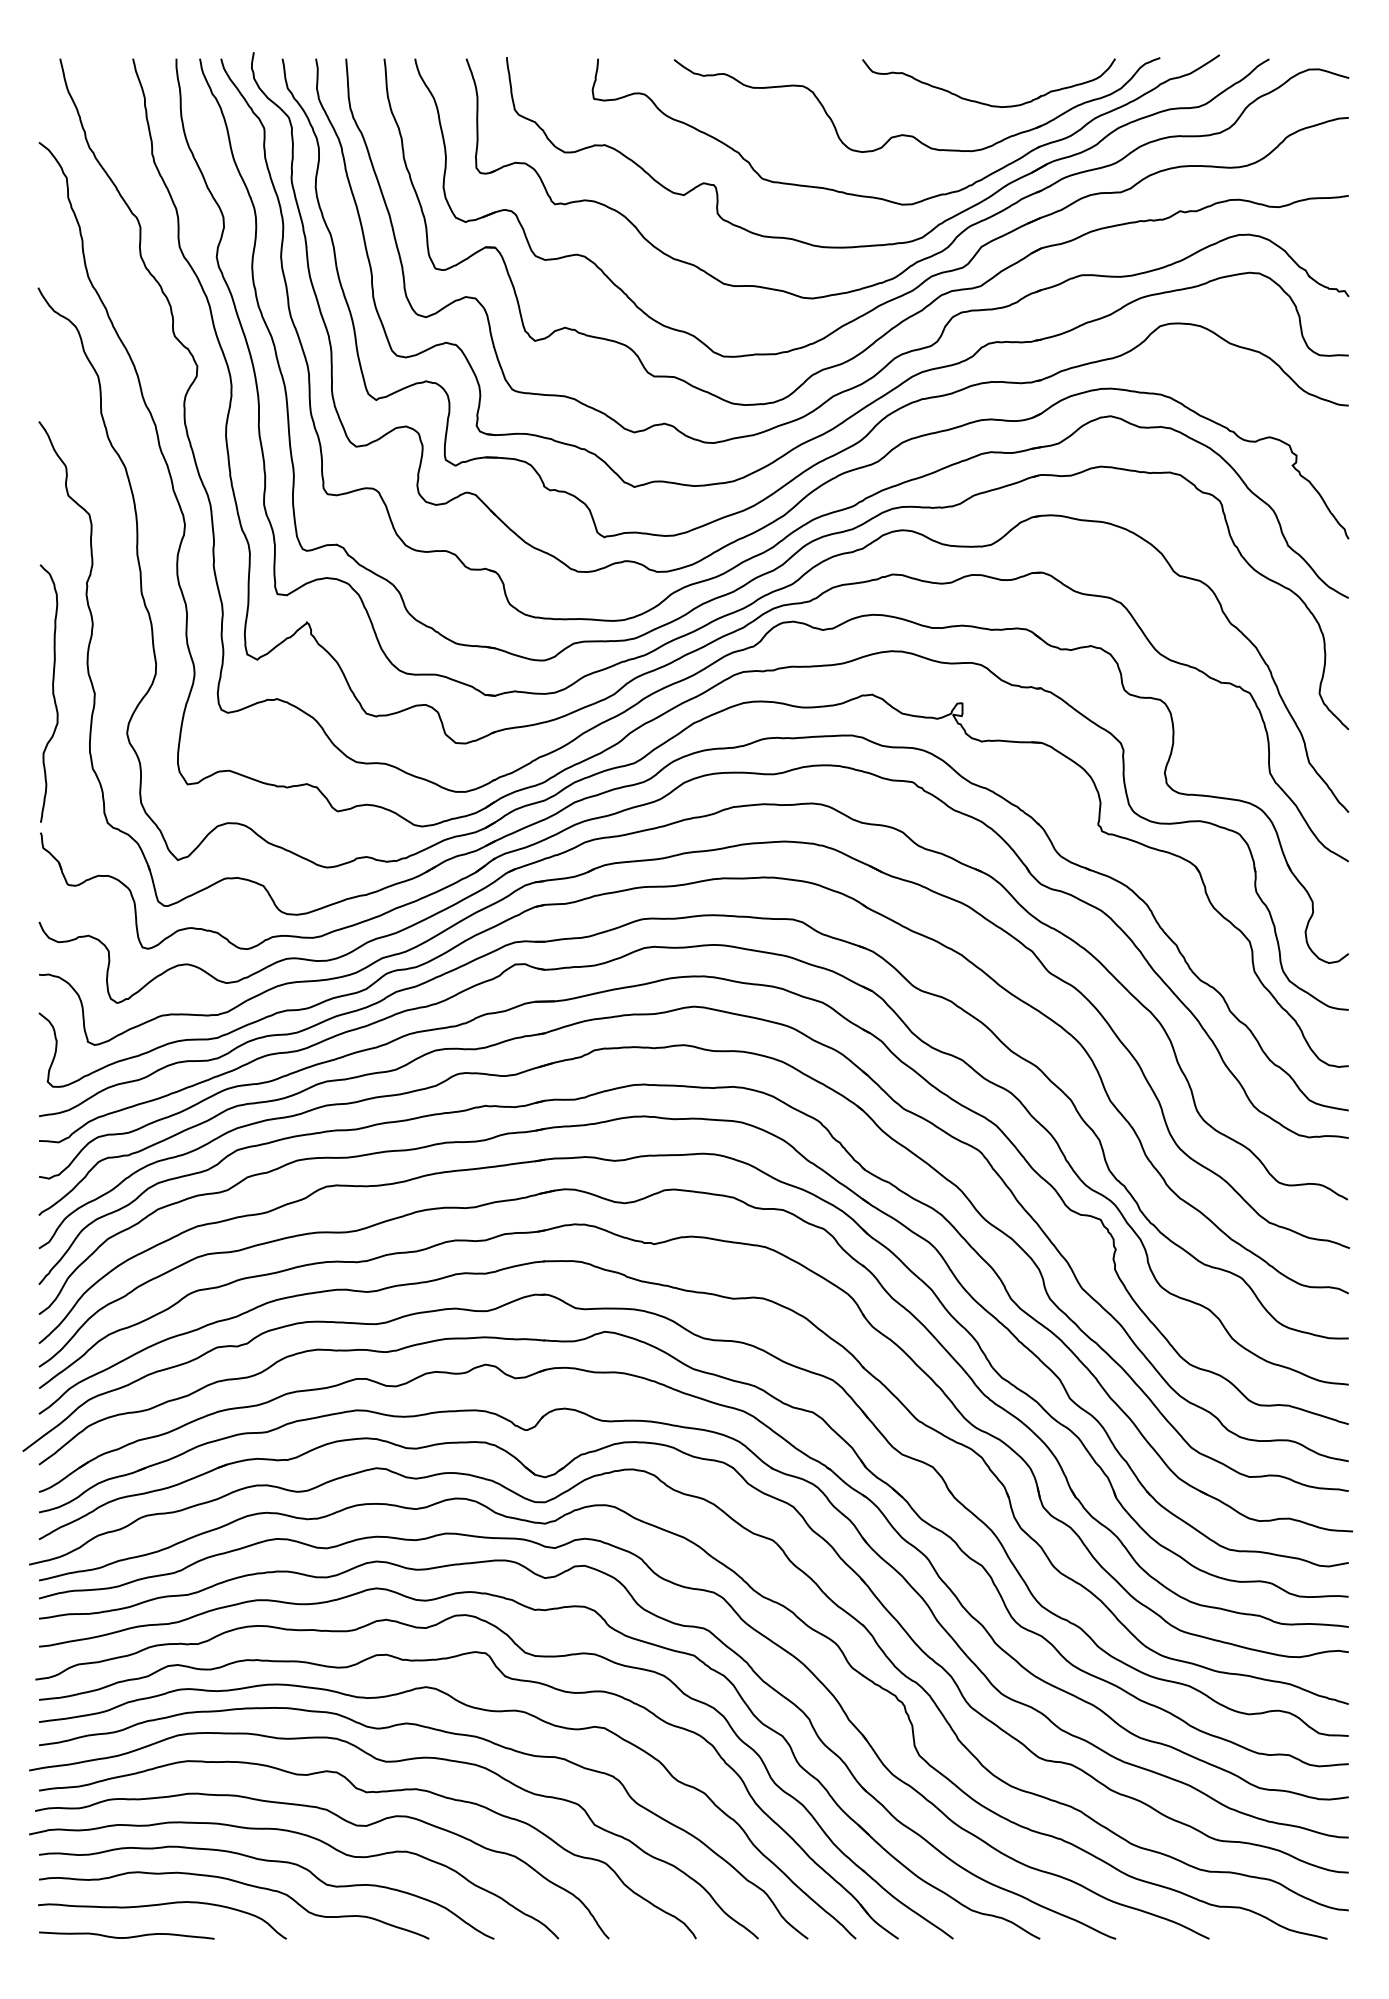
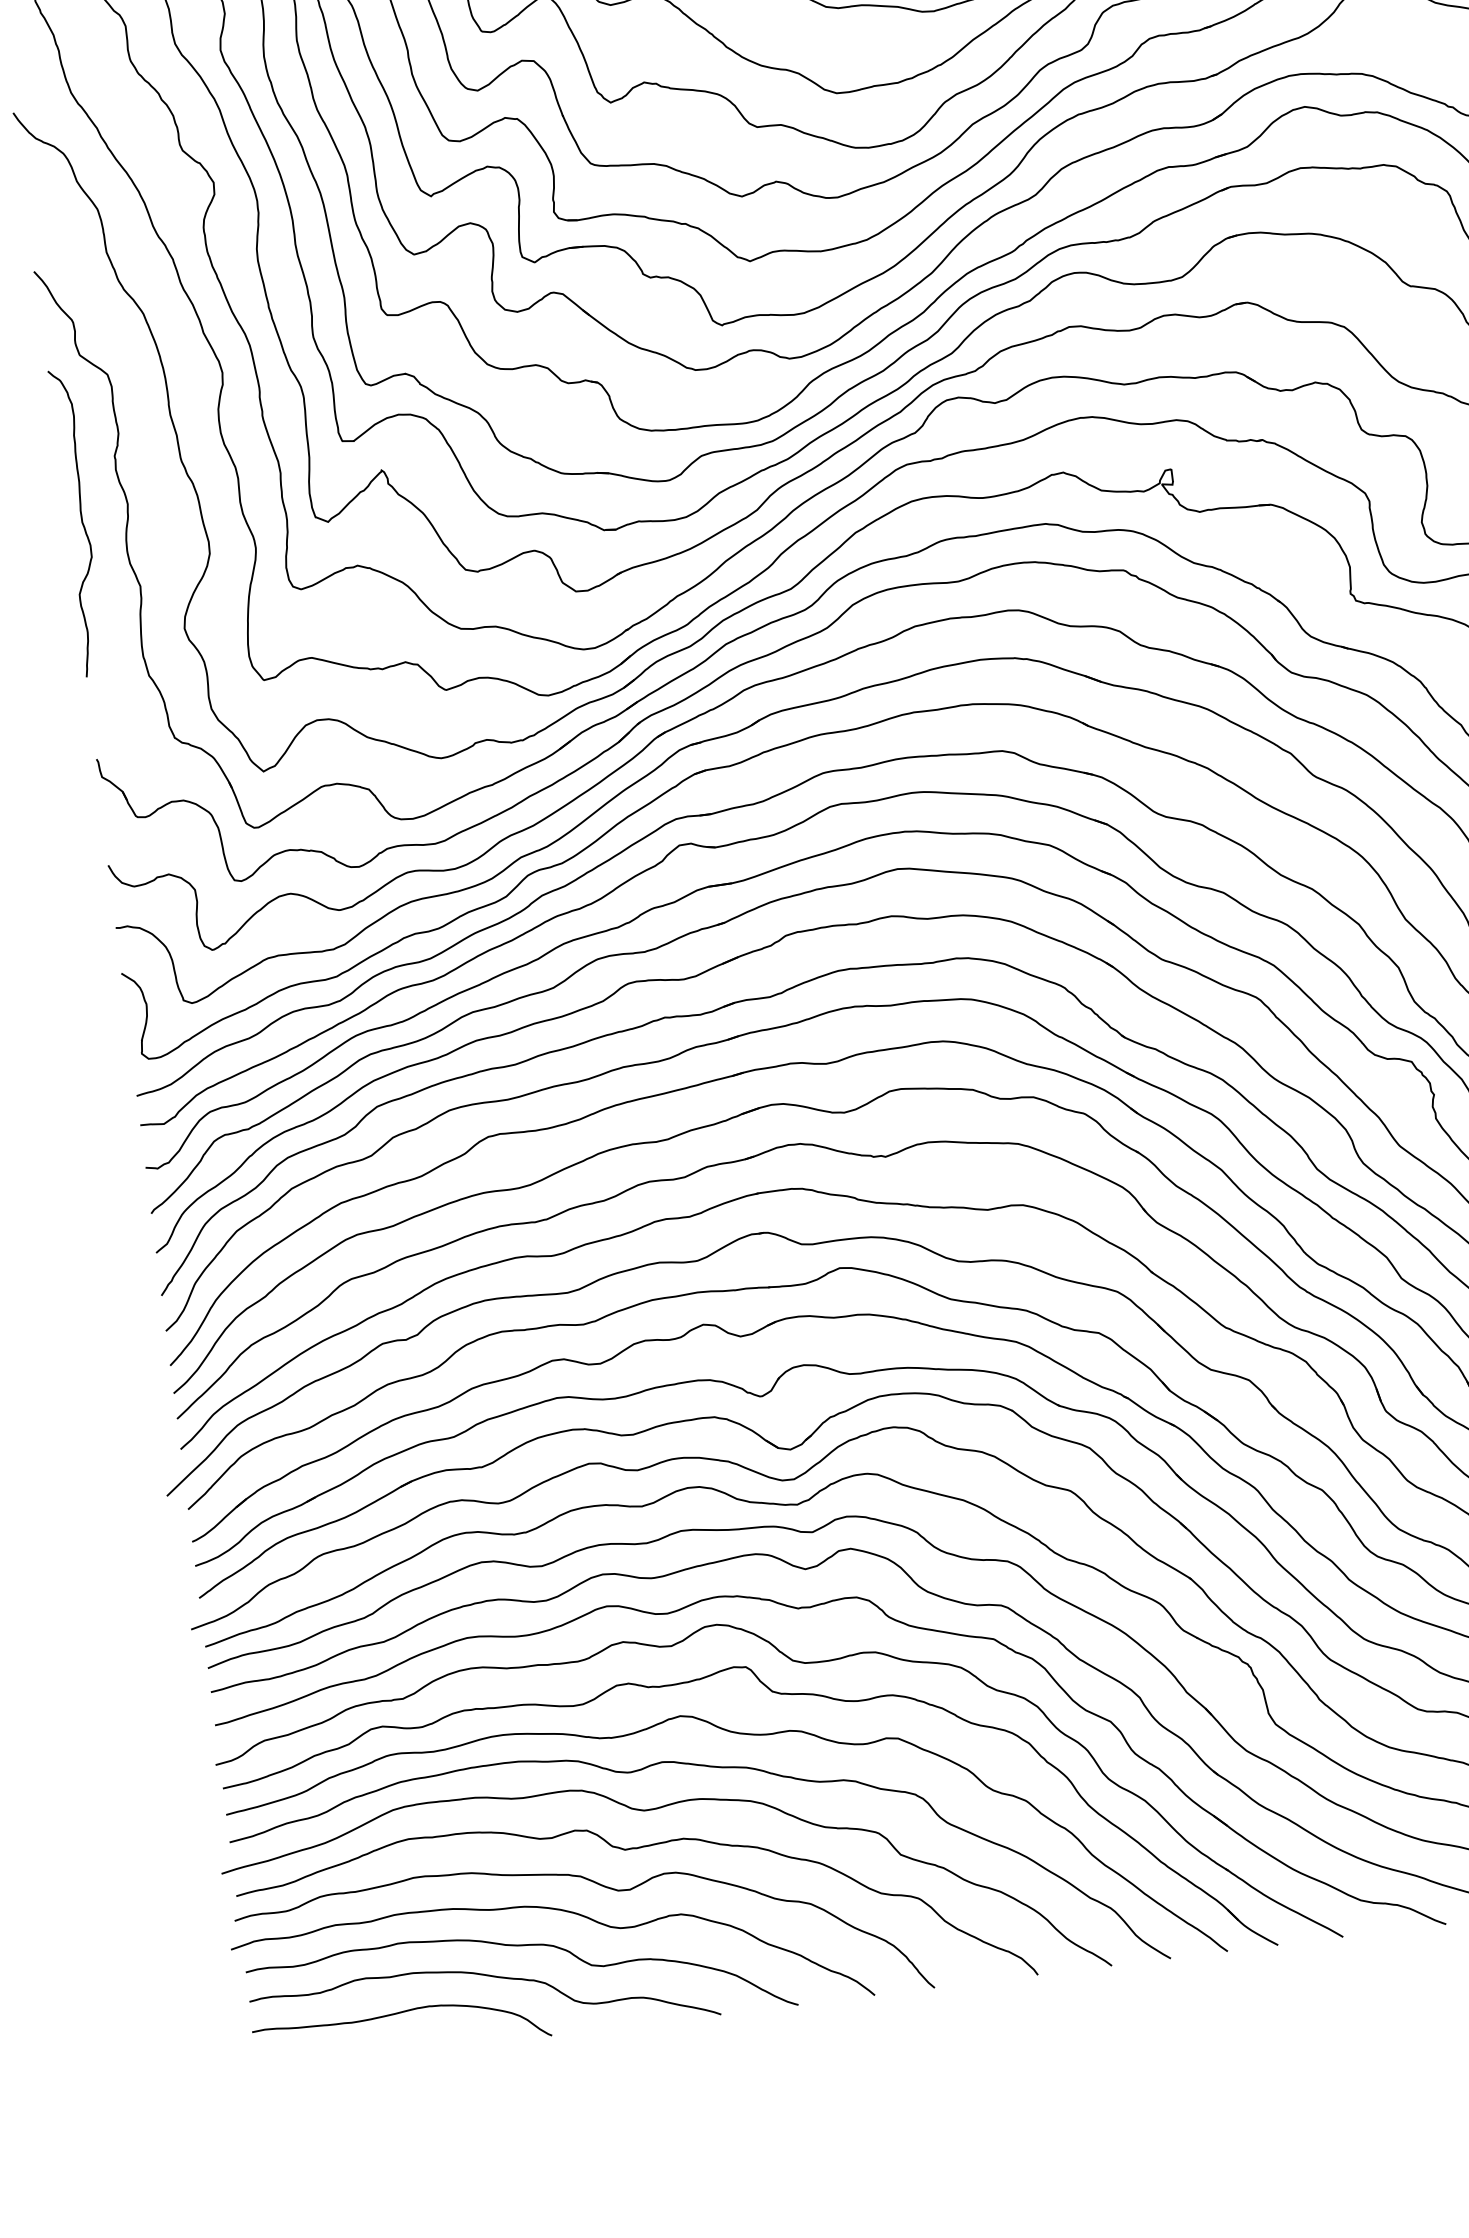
curve: (52, 693) -> (81, 522), moved
curve: (127, 1936) -> (362, 2056), removed

